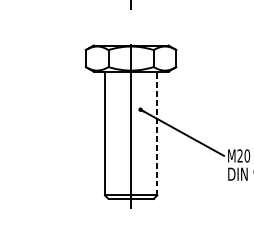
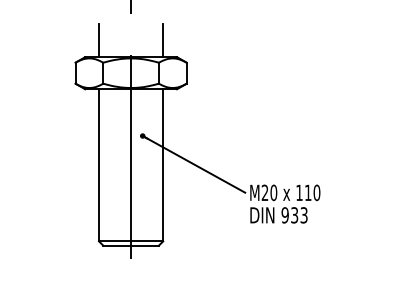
line: (105, 31) -> (99, 40), added
line: (157, 31) -> (163, 40), added
line: (157, 132) -> (163, 164), dashed -> solid

